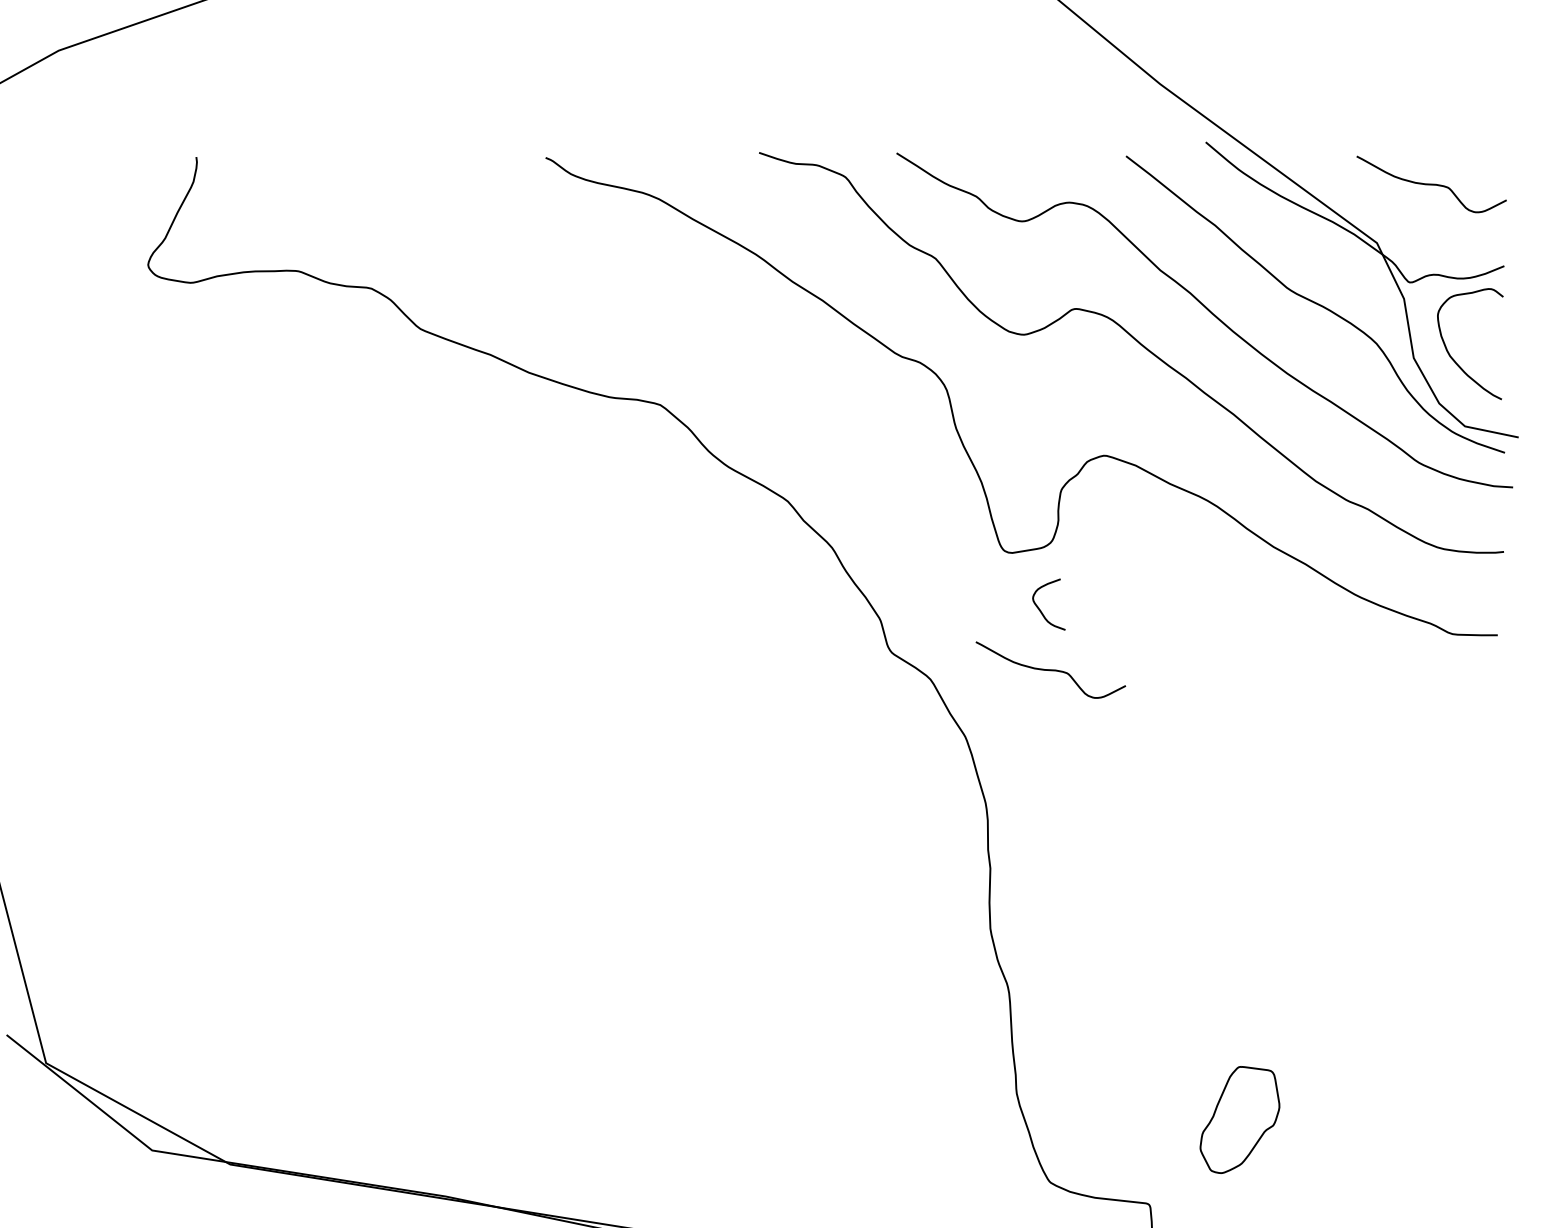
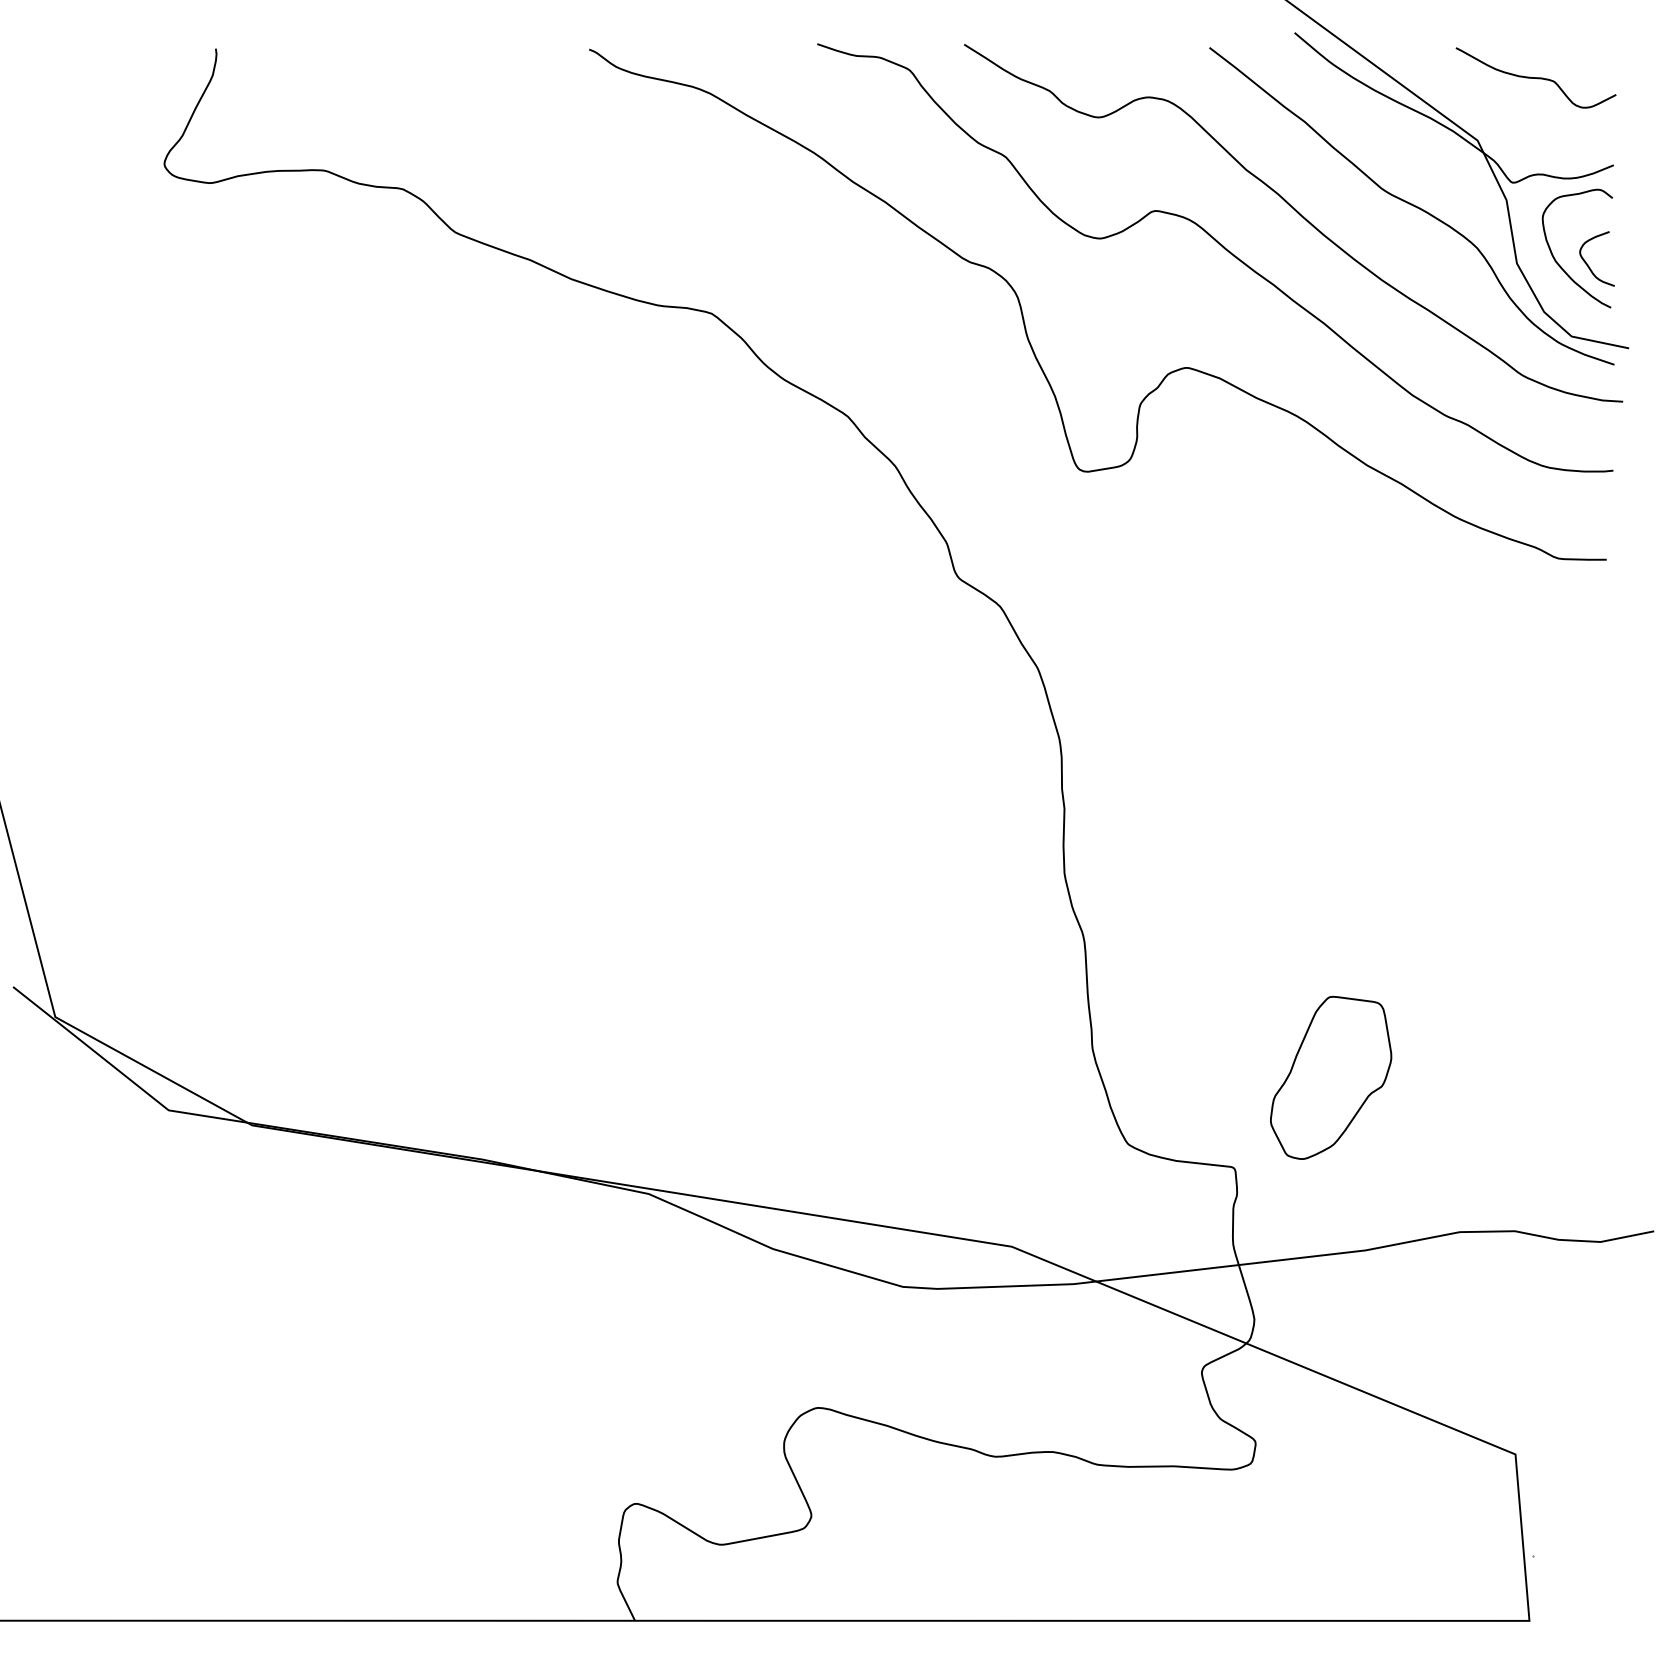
curve: (1040, 609) -> (1588, 264), moved
curve: (1050, 669) -> (1128, 596), removed
part: (1240, 1119) -> (1331, 1077), size x1.43

